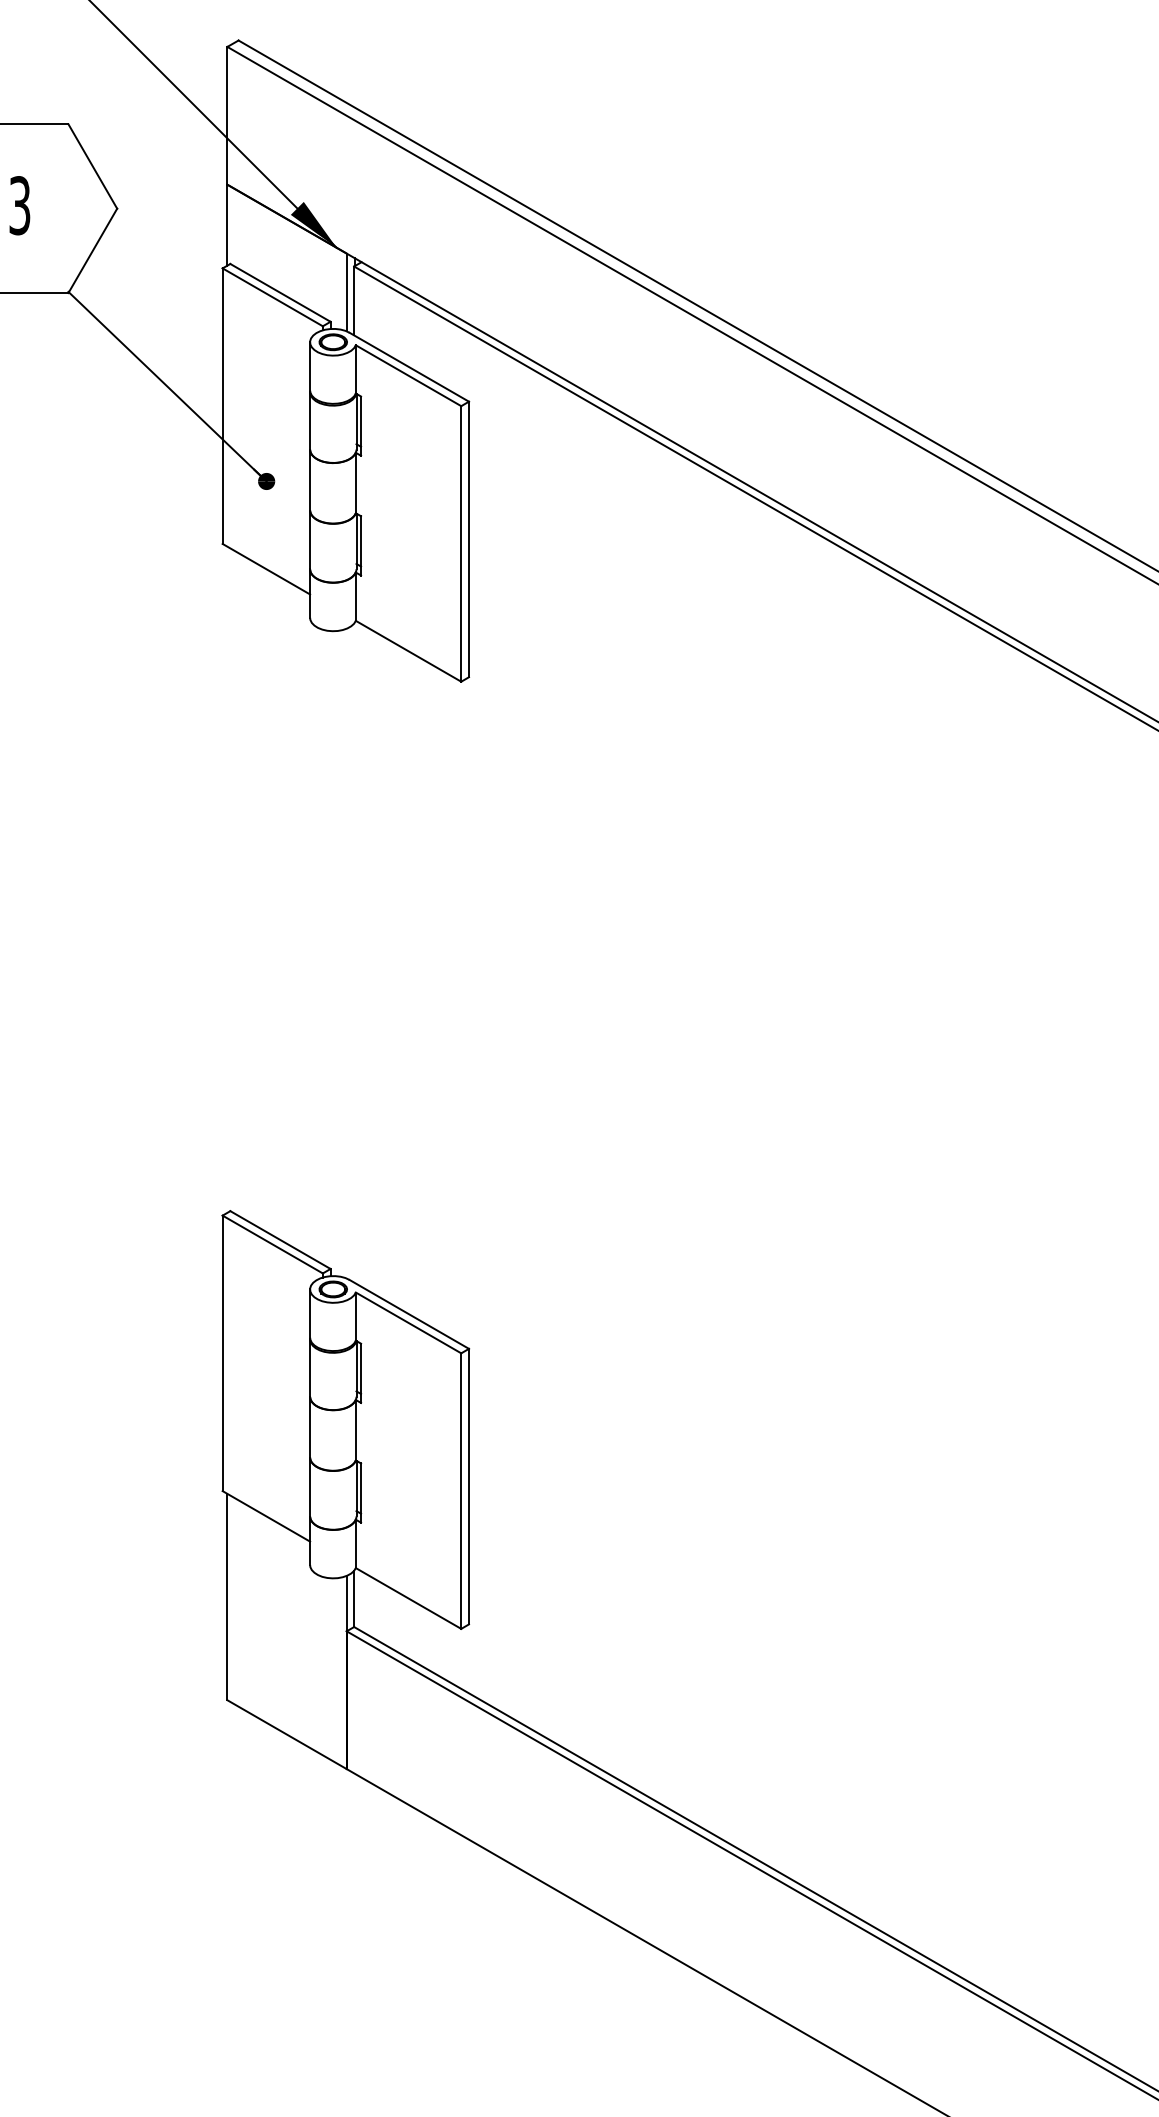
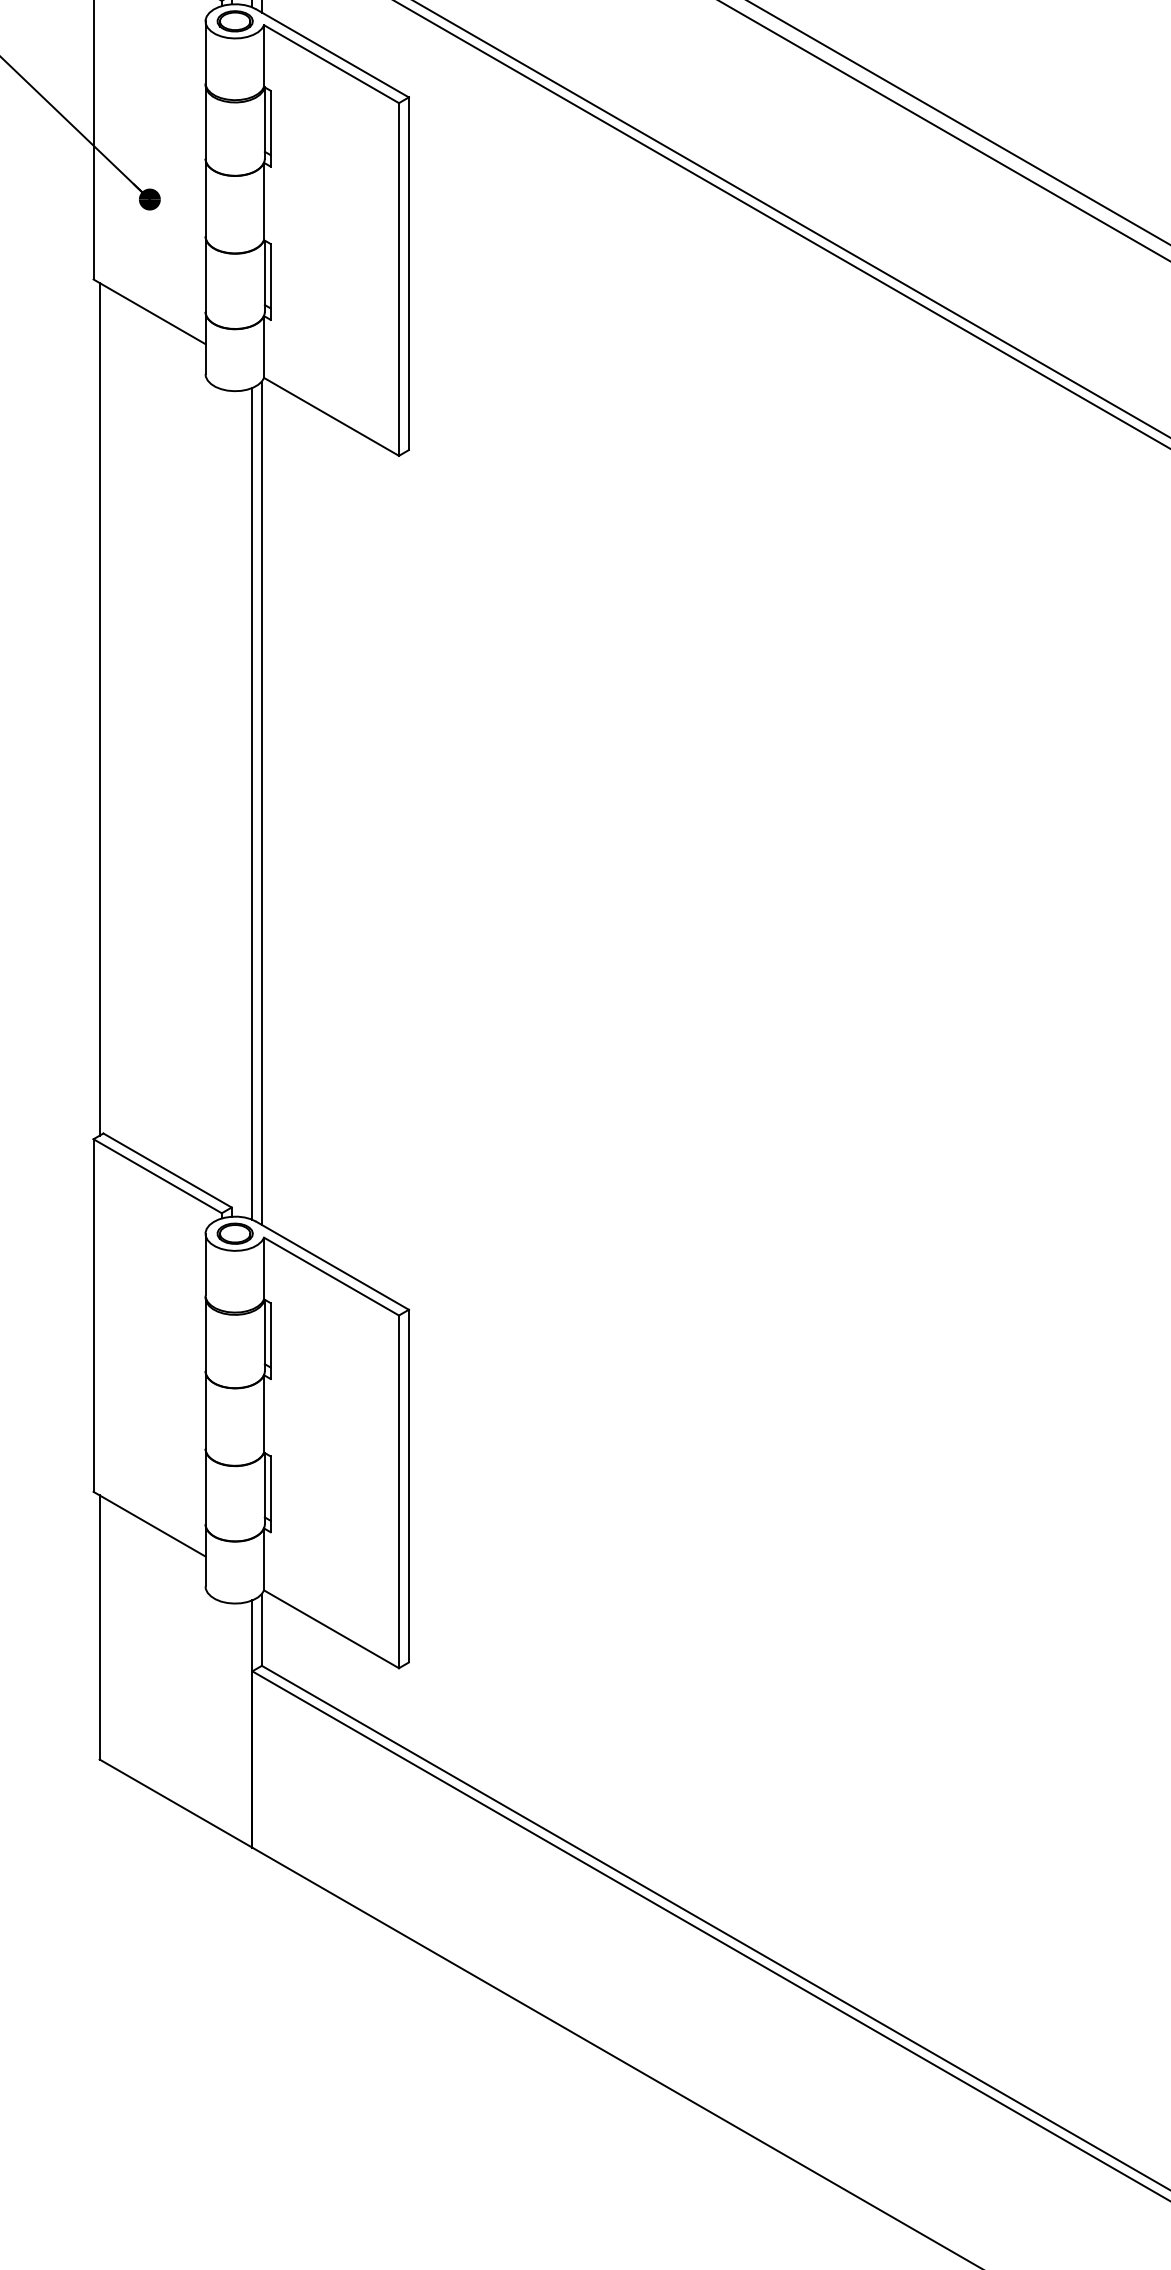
line: (227, 879) -> (99, 709), added
line: (354, 952) -> (262, 802), added
line: (346, 953) -> (252, 803), added

